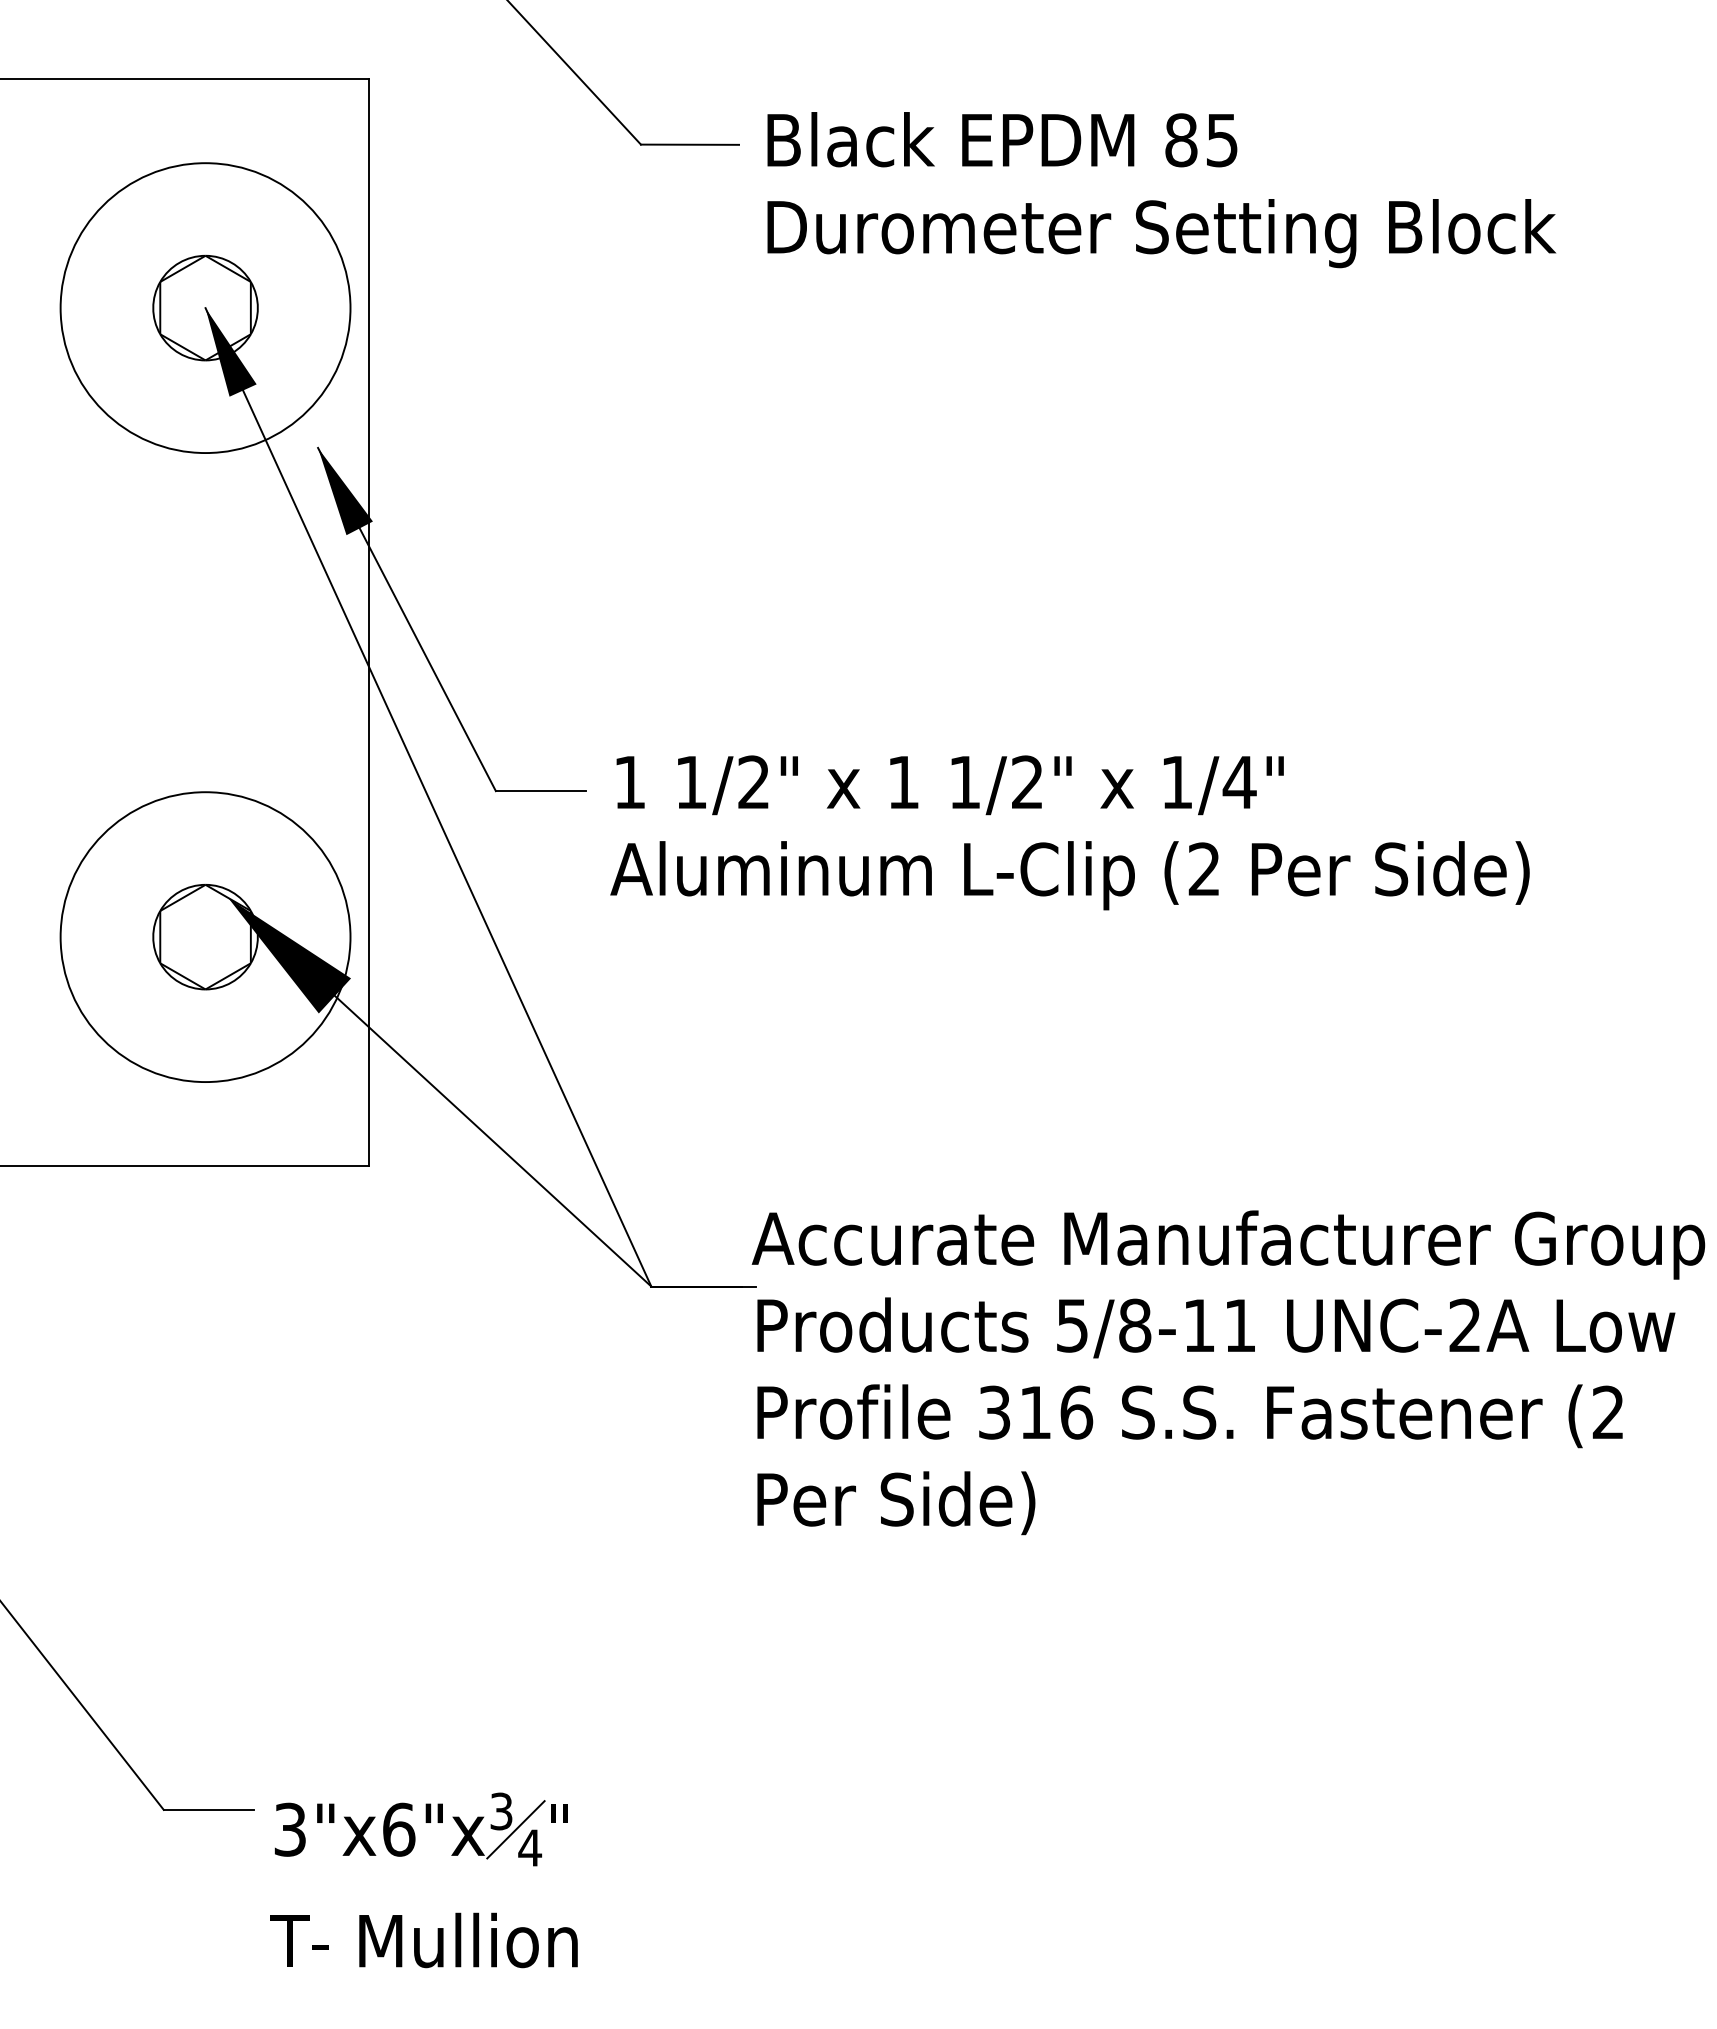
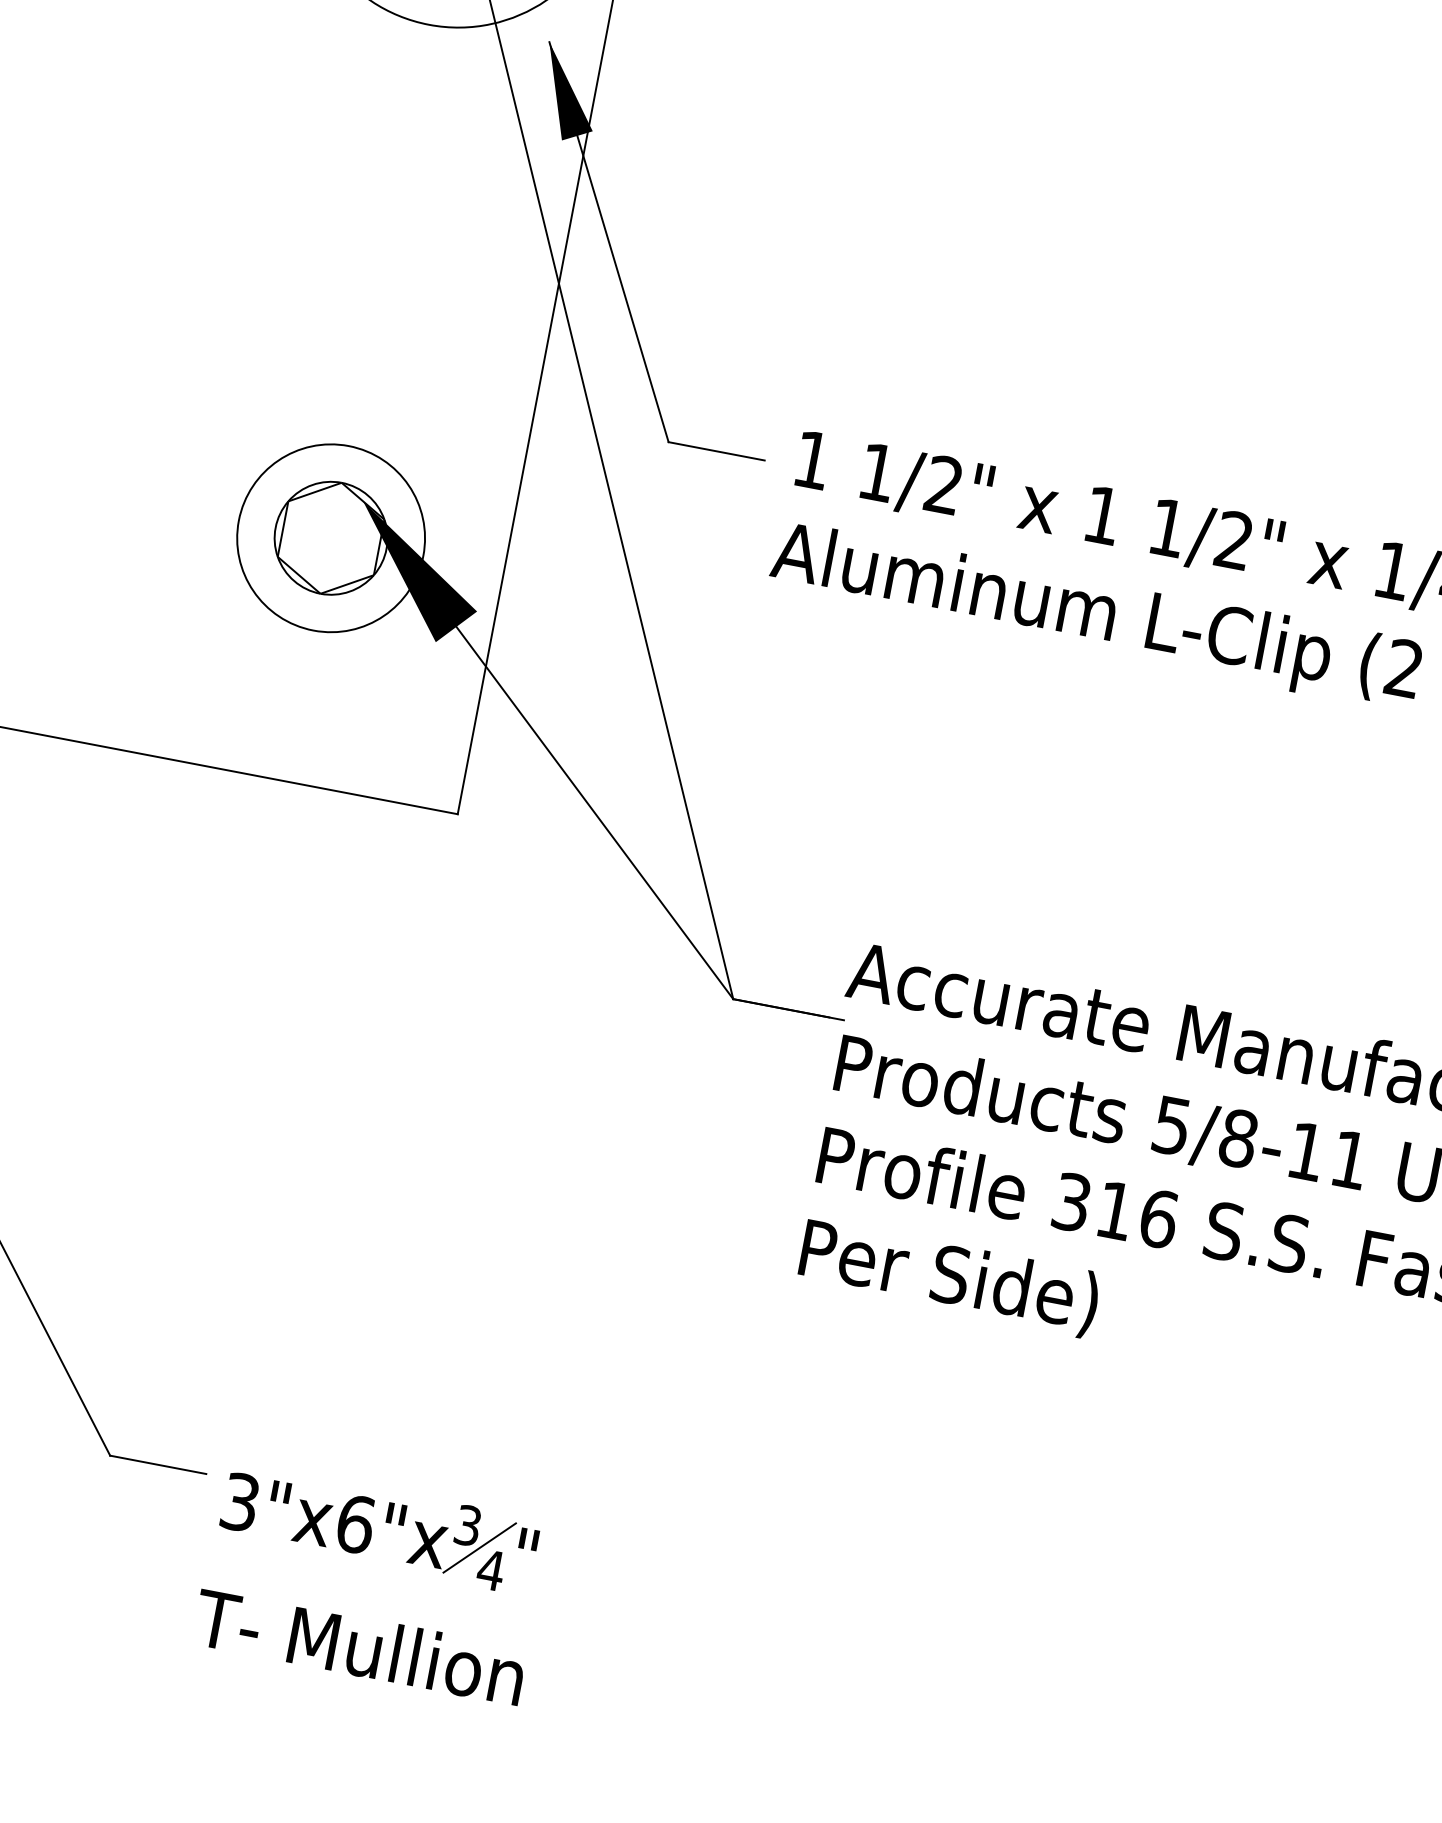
circle: (205, 937) -> (330, 538), size x0.6

